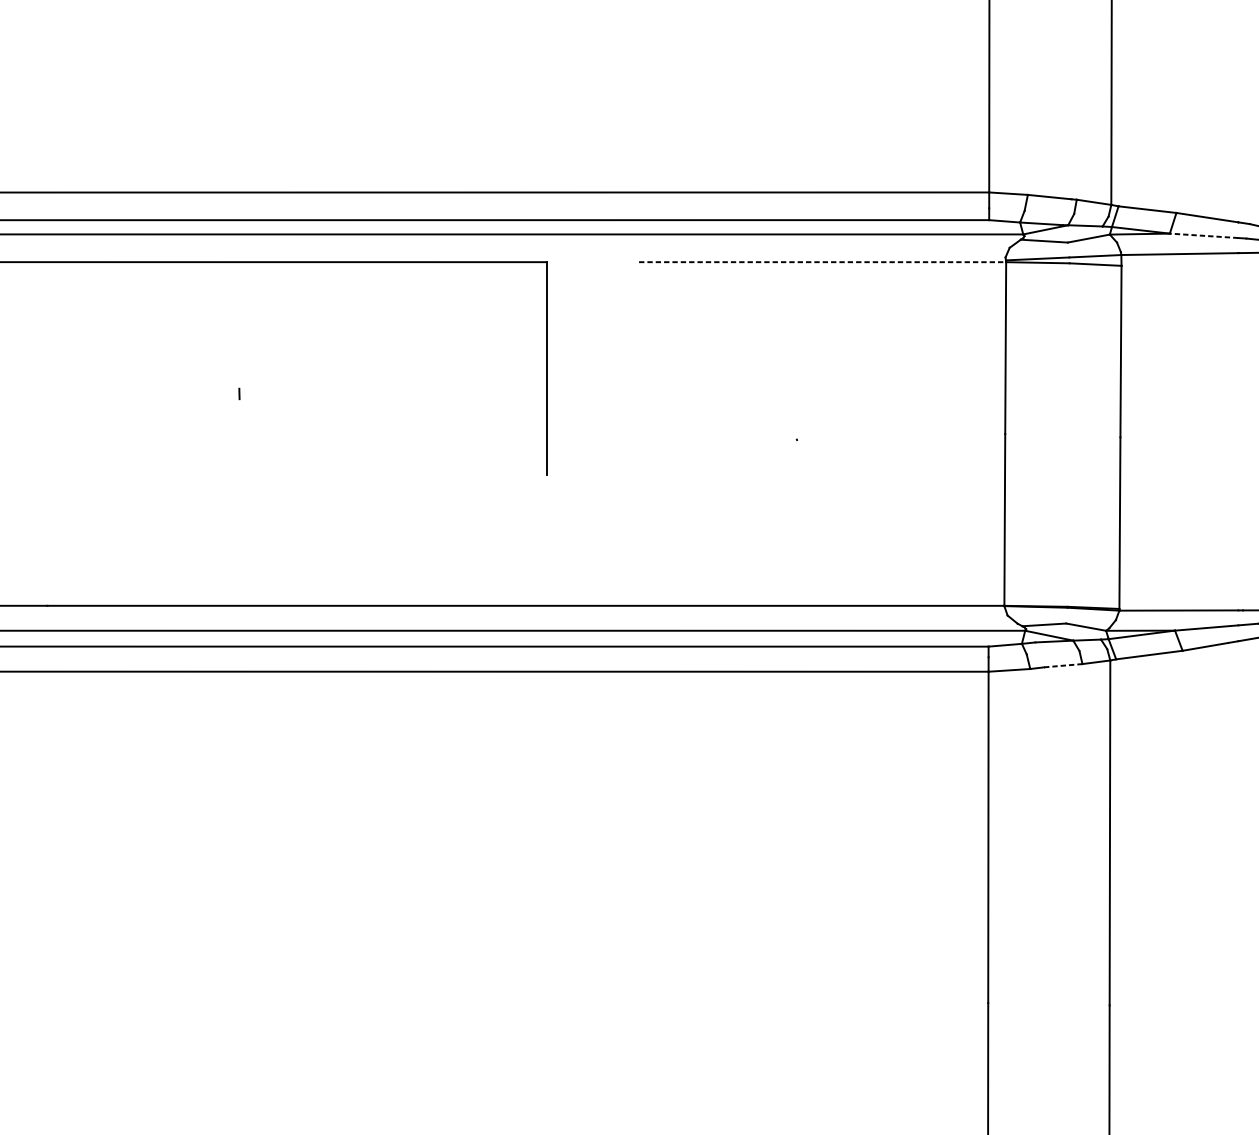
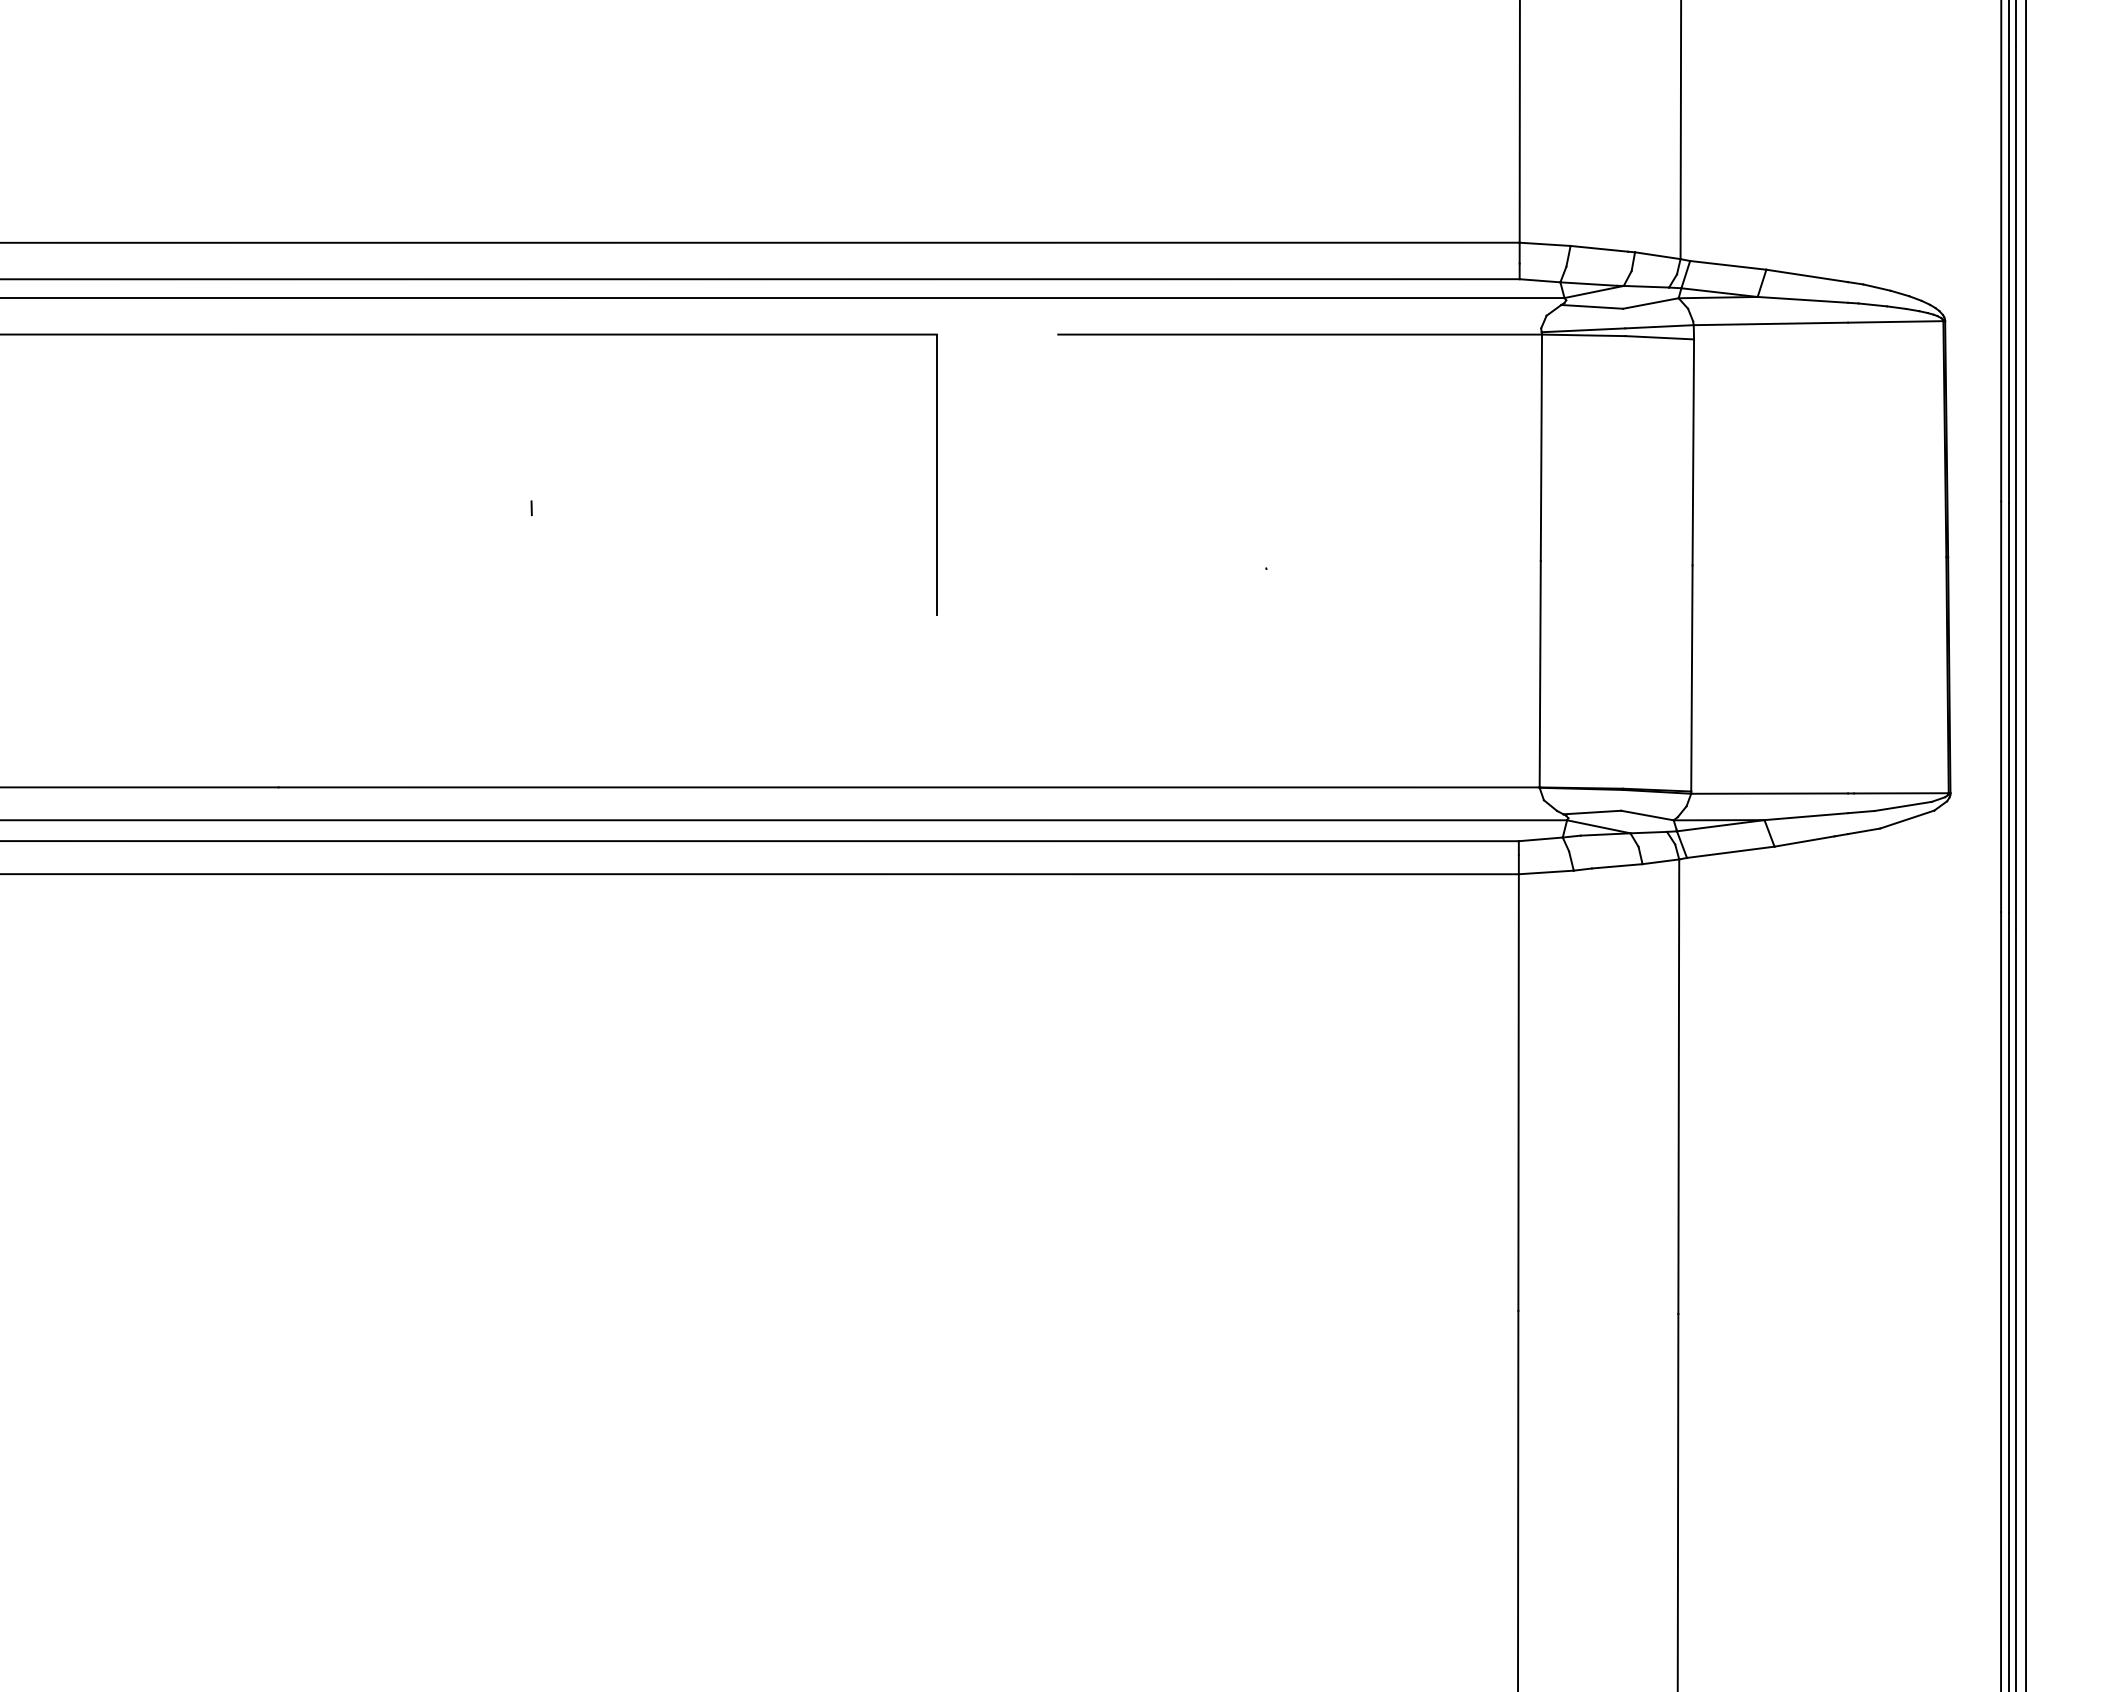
line: (1203, 235) -> (1802, 299), dashed -> solid
line: (822, 262) -> (1300, 334), dashed -> solid
line: (1063, 665) -> (1617, 866), dashed -> solid

